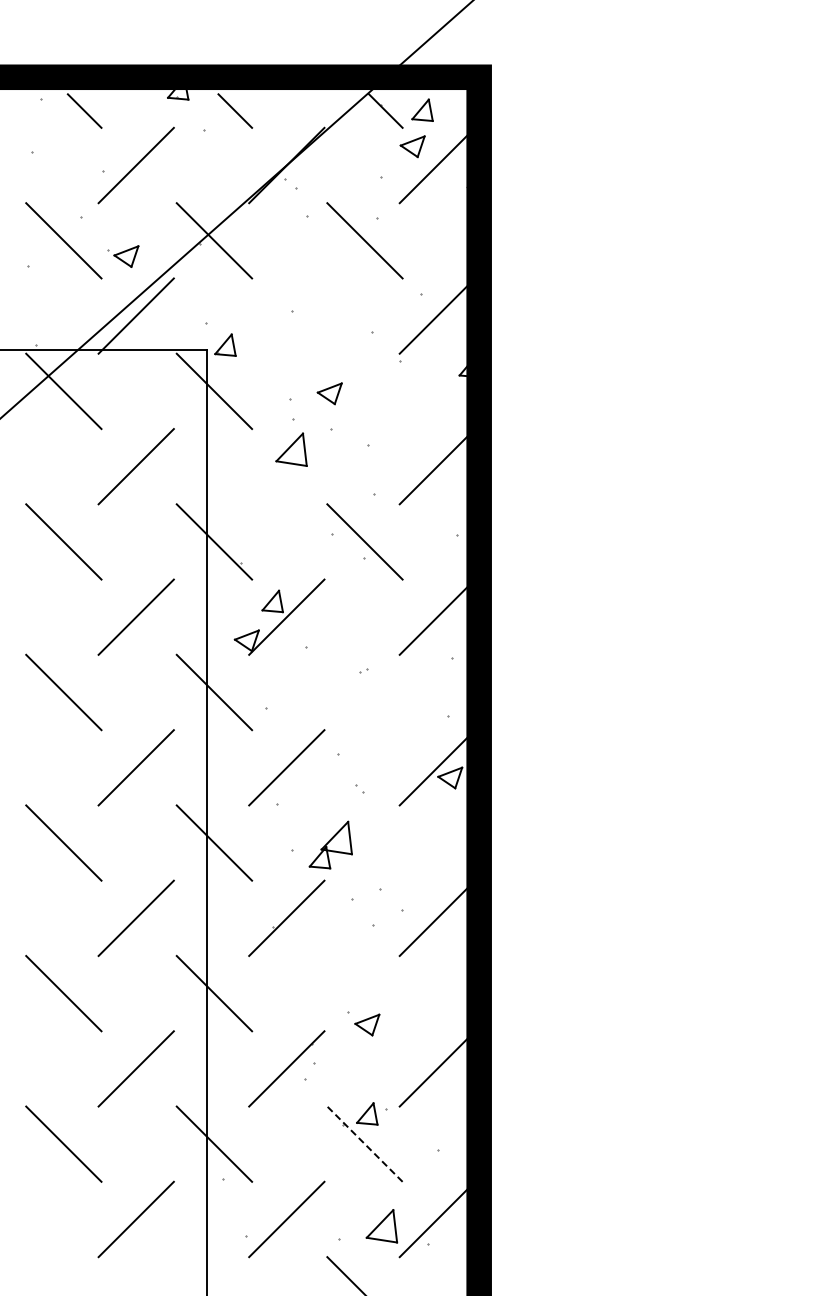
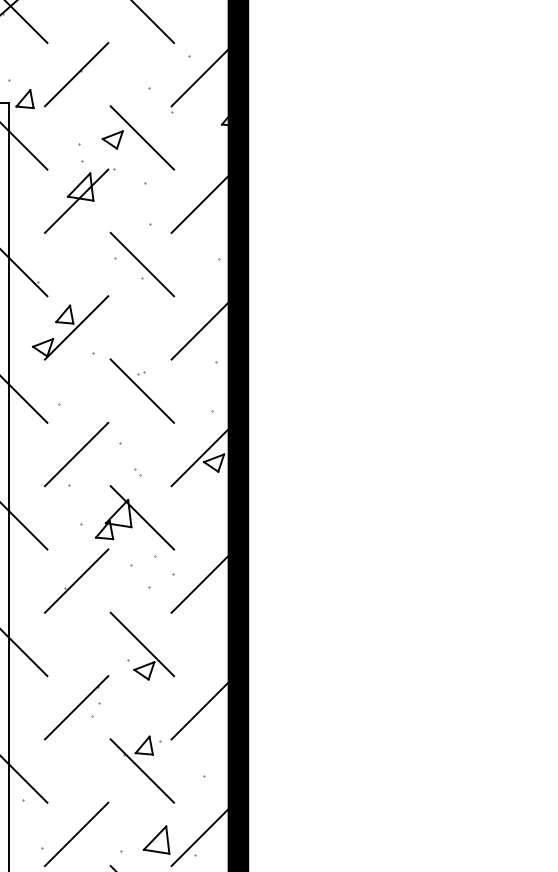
line: (286, 315) -> (76, 74), added
line: (364, 391) -> (141, 138), added
line: (286, 466) -> (76, 201), added
line: (364, 692) -> (141, 391), added
line: (364, 842) -> (141, 517), added
line: (364, 993) -> (141, 644), added
line: (364, 1143) -> (141, 770), dashed -> solid

